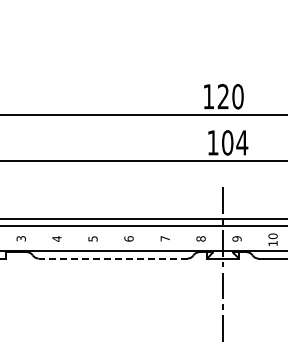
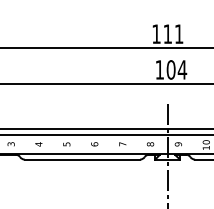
text: (230, 96) -> (173, 33), 120 -> 111
line: (112, 258) -> (81, 159), dashed -> solid

